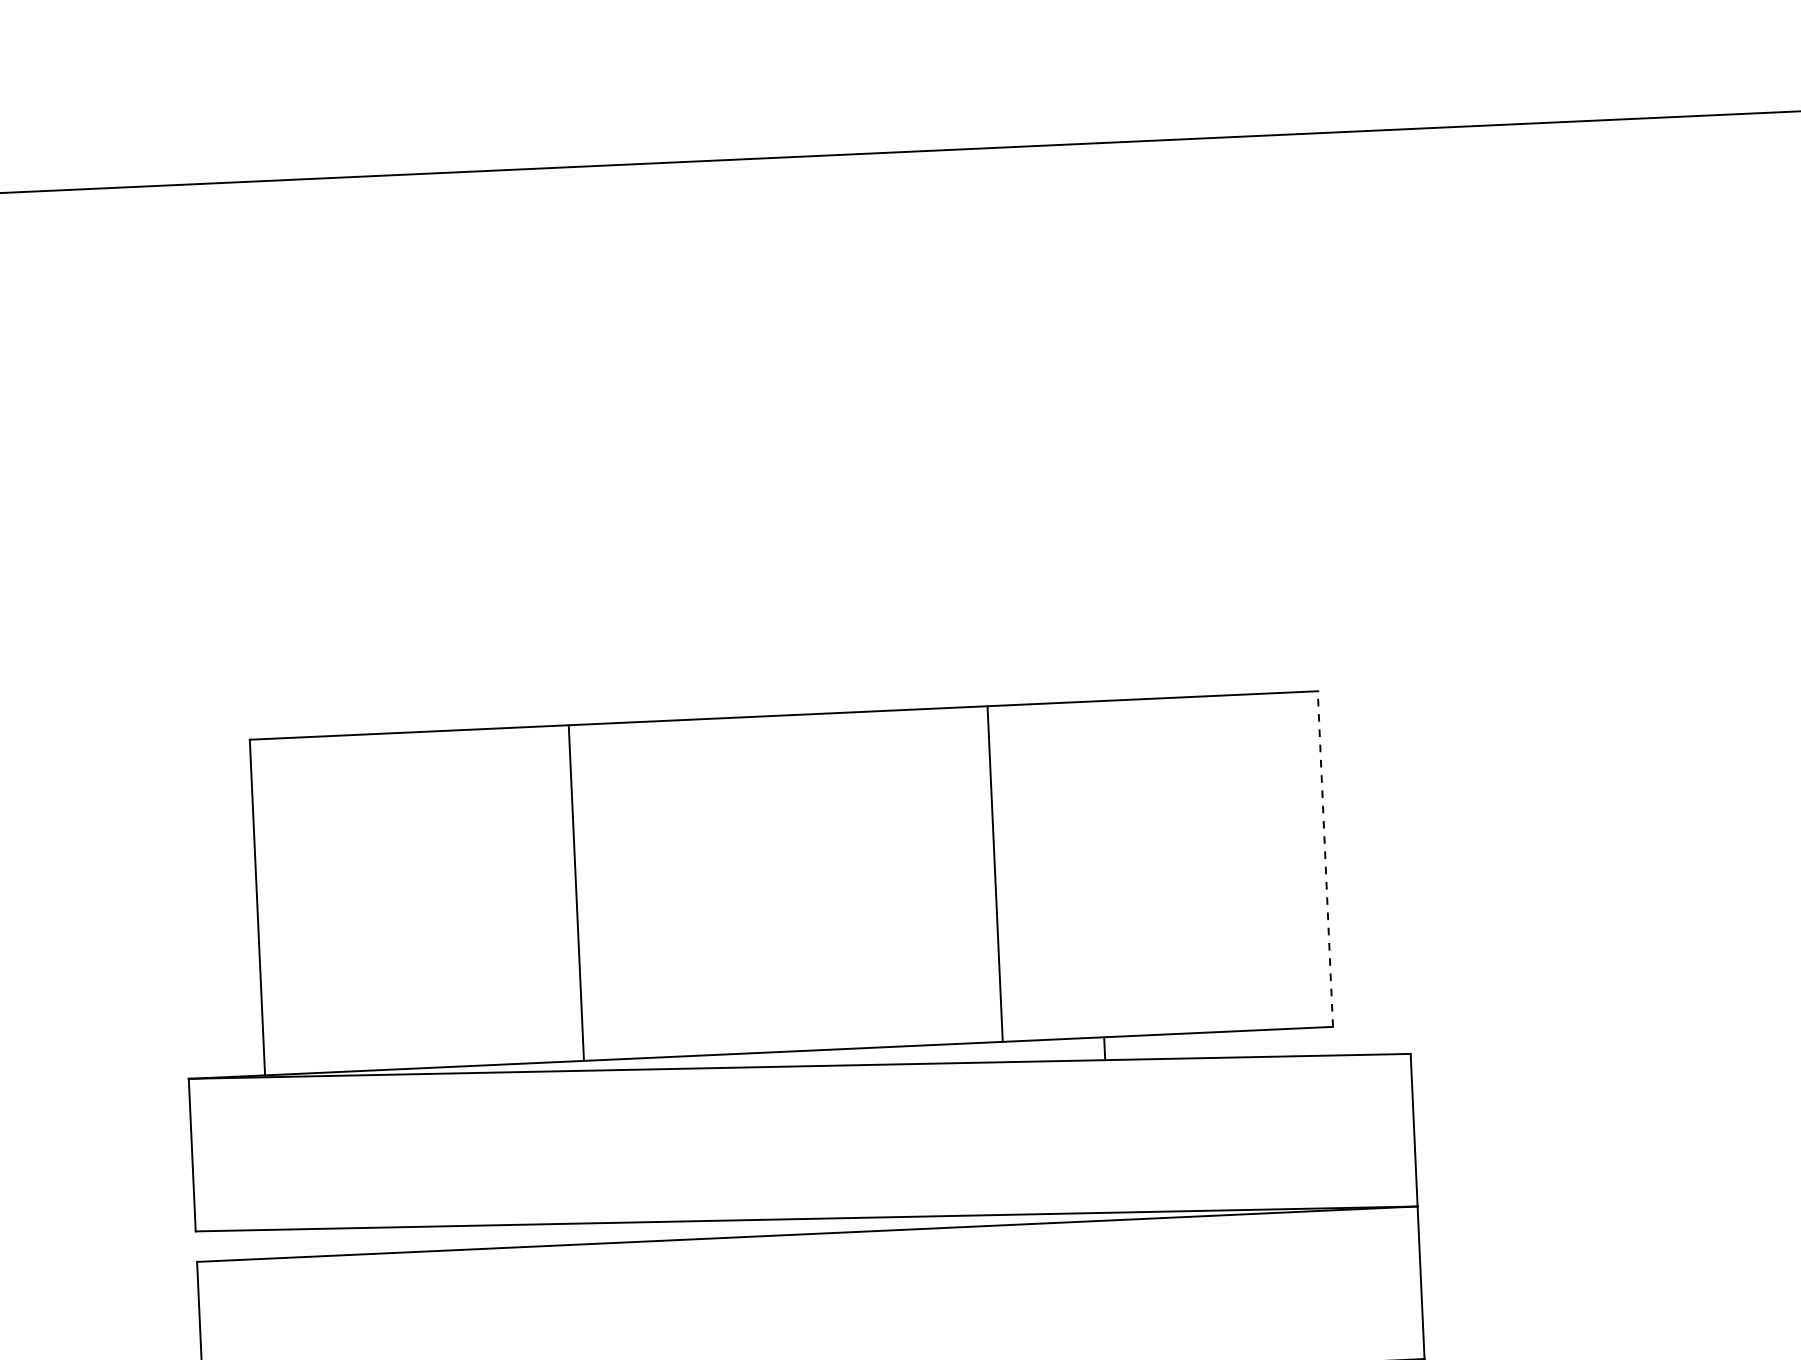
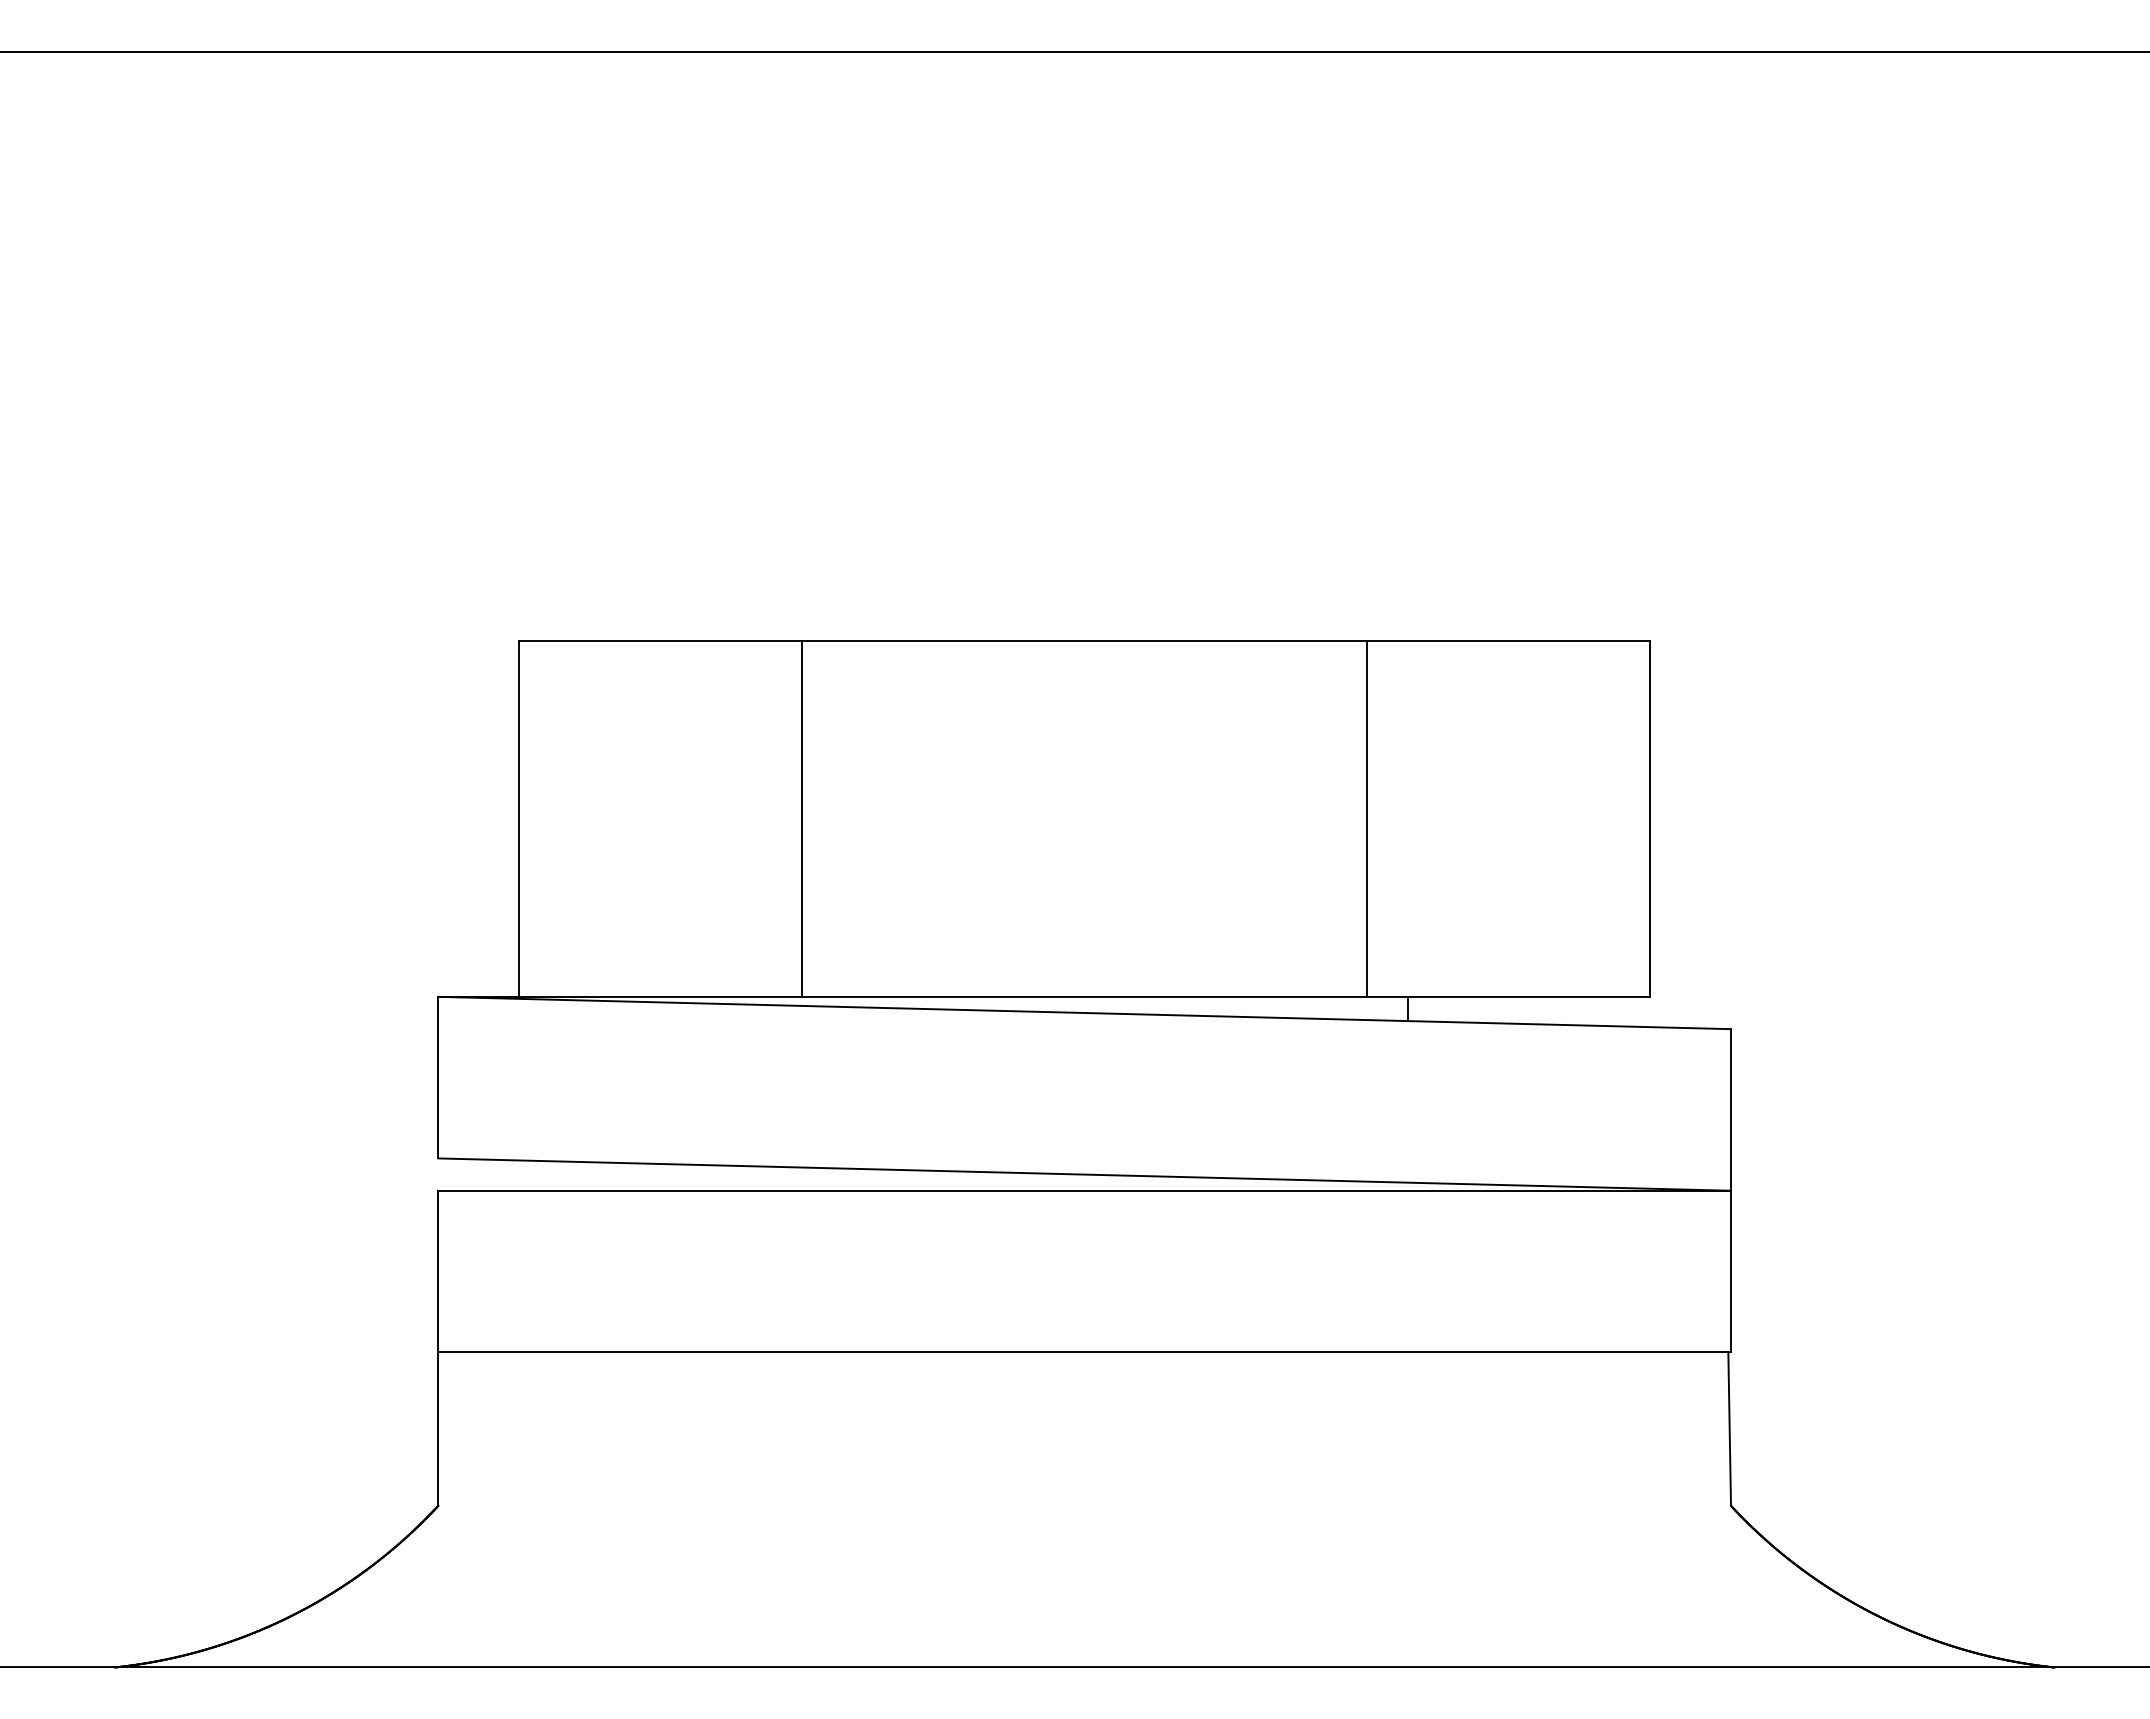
line: (1325, 859) -> (1650, 819), dashed -> solid
line: (995, 873) -> (1367, 818), moved
line: (575, 892) -> (801, 818), moved

